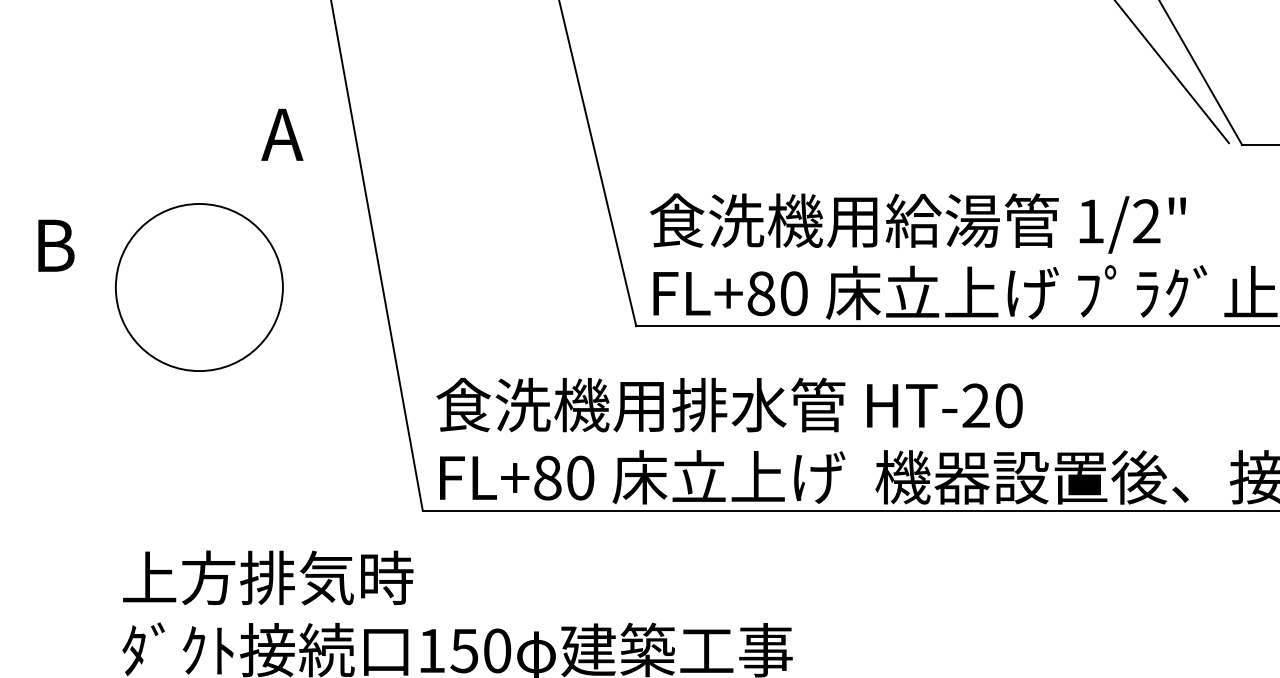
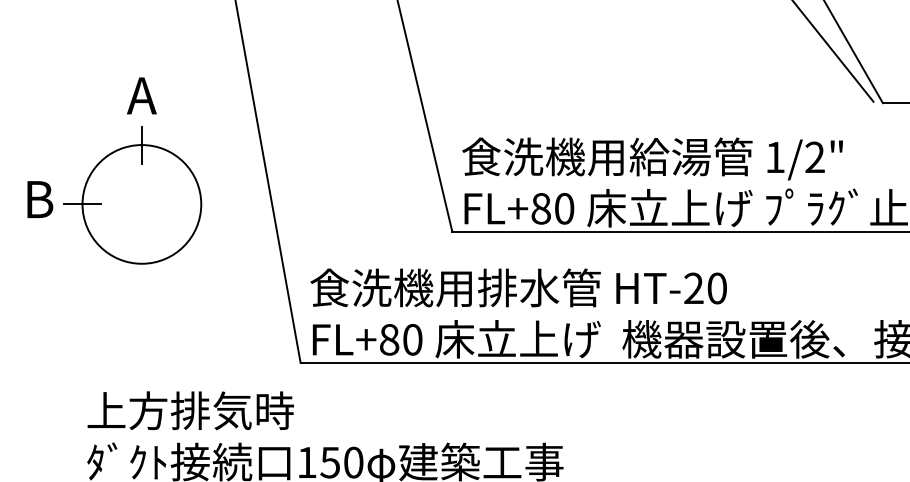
text: (282, 134) -> (141, 95), moved
line: (199, 203) -> (141, 144), added
text: (56, 245) -> (40, 199), moved
line: (115, 287) -> (82, 204), added

